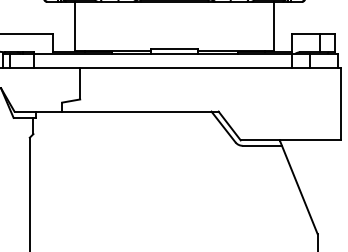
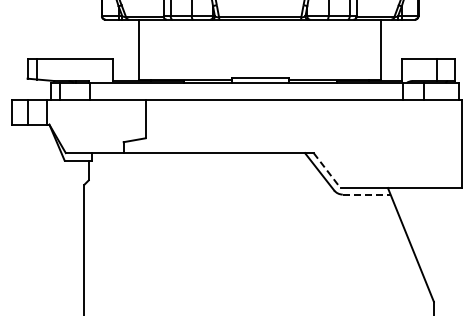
line: (230, 125) -> (327, 170), solid -> dashed
line: (262, 145) -> (366, 194), solid -> dashed

